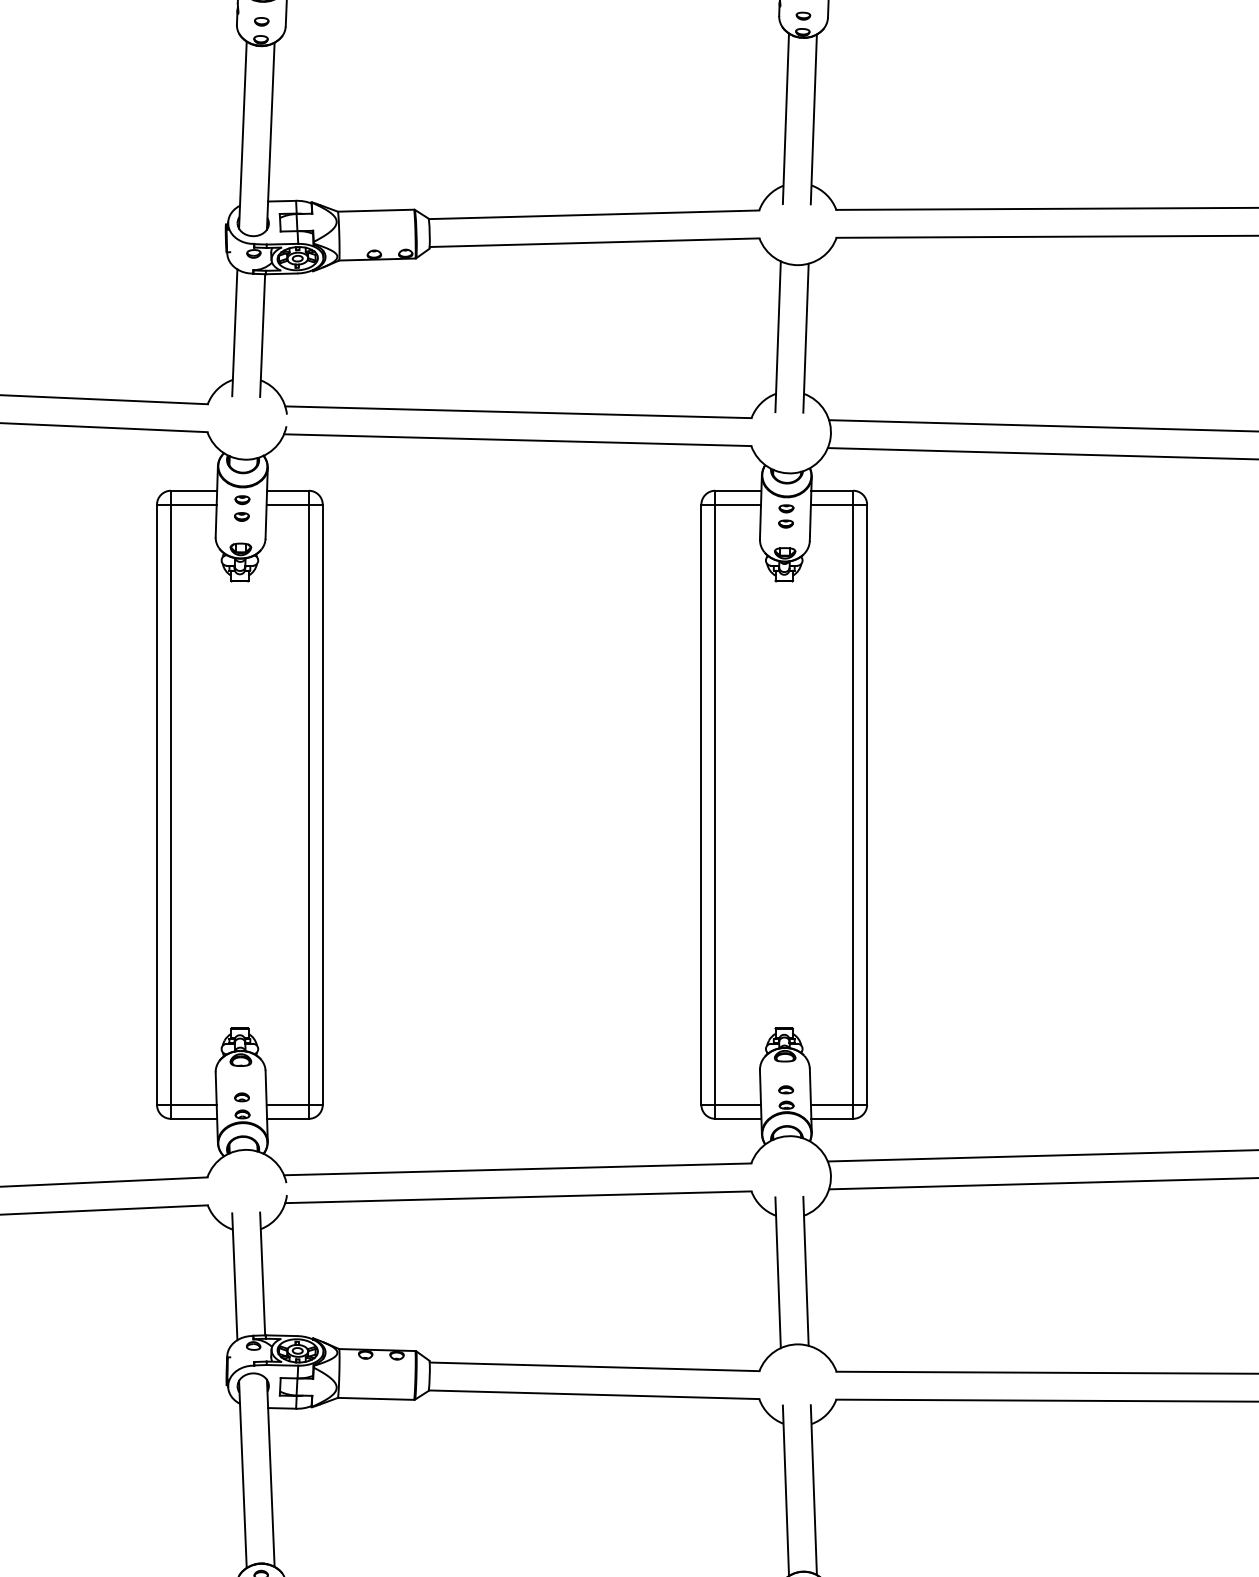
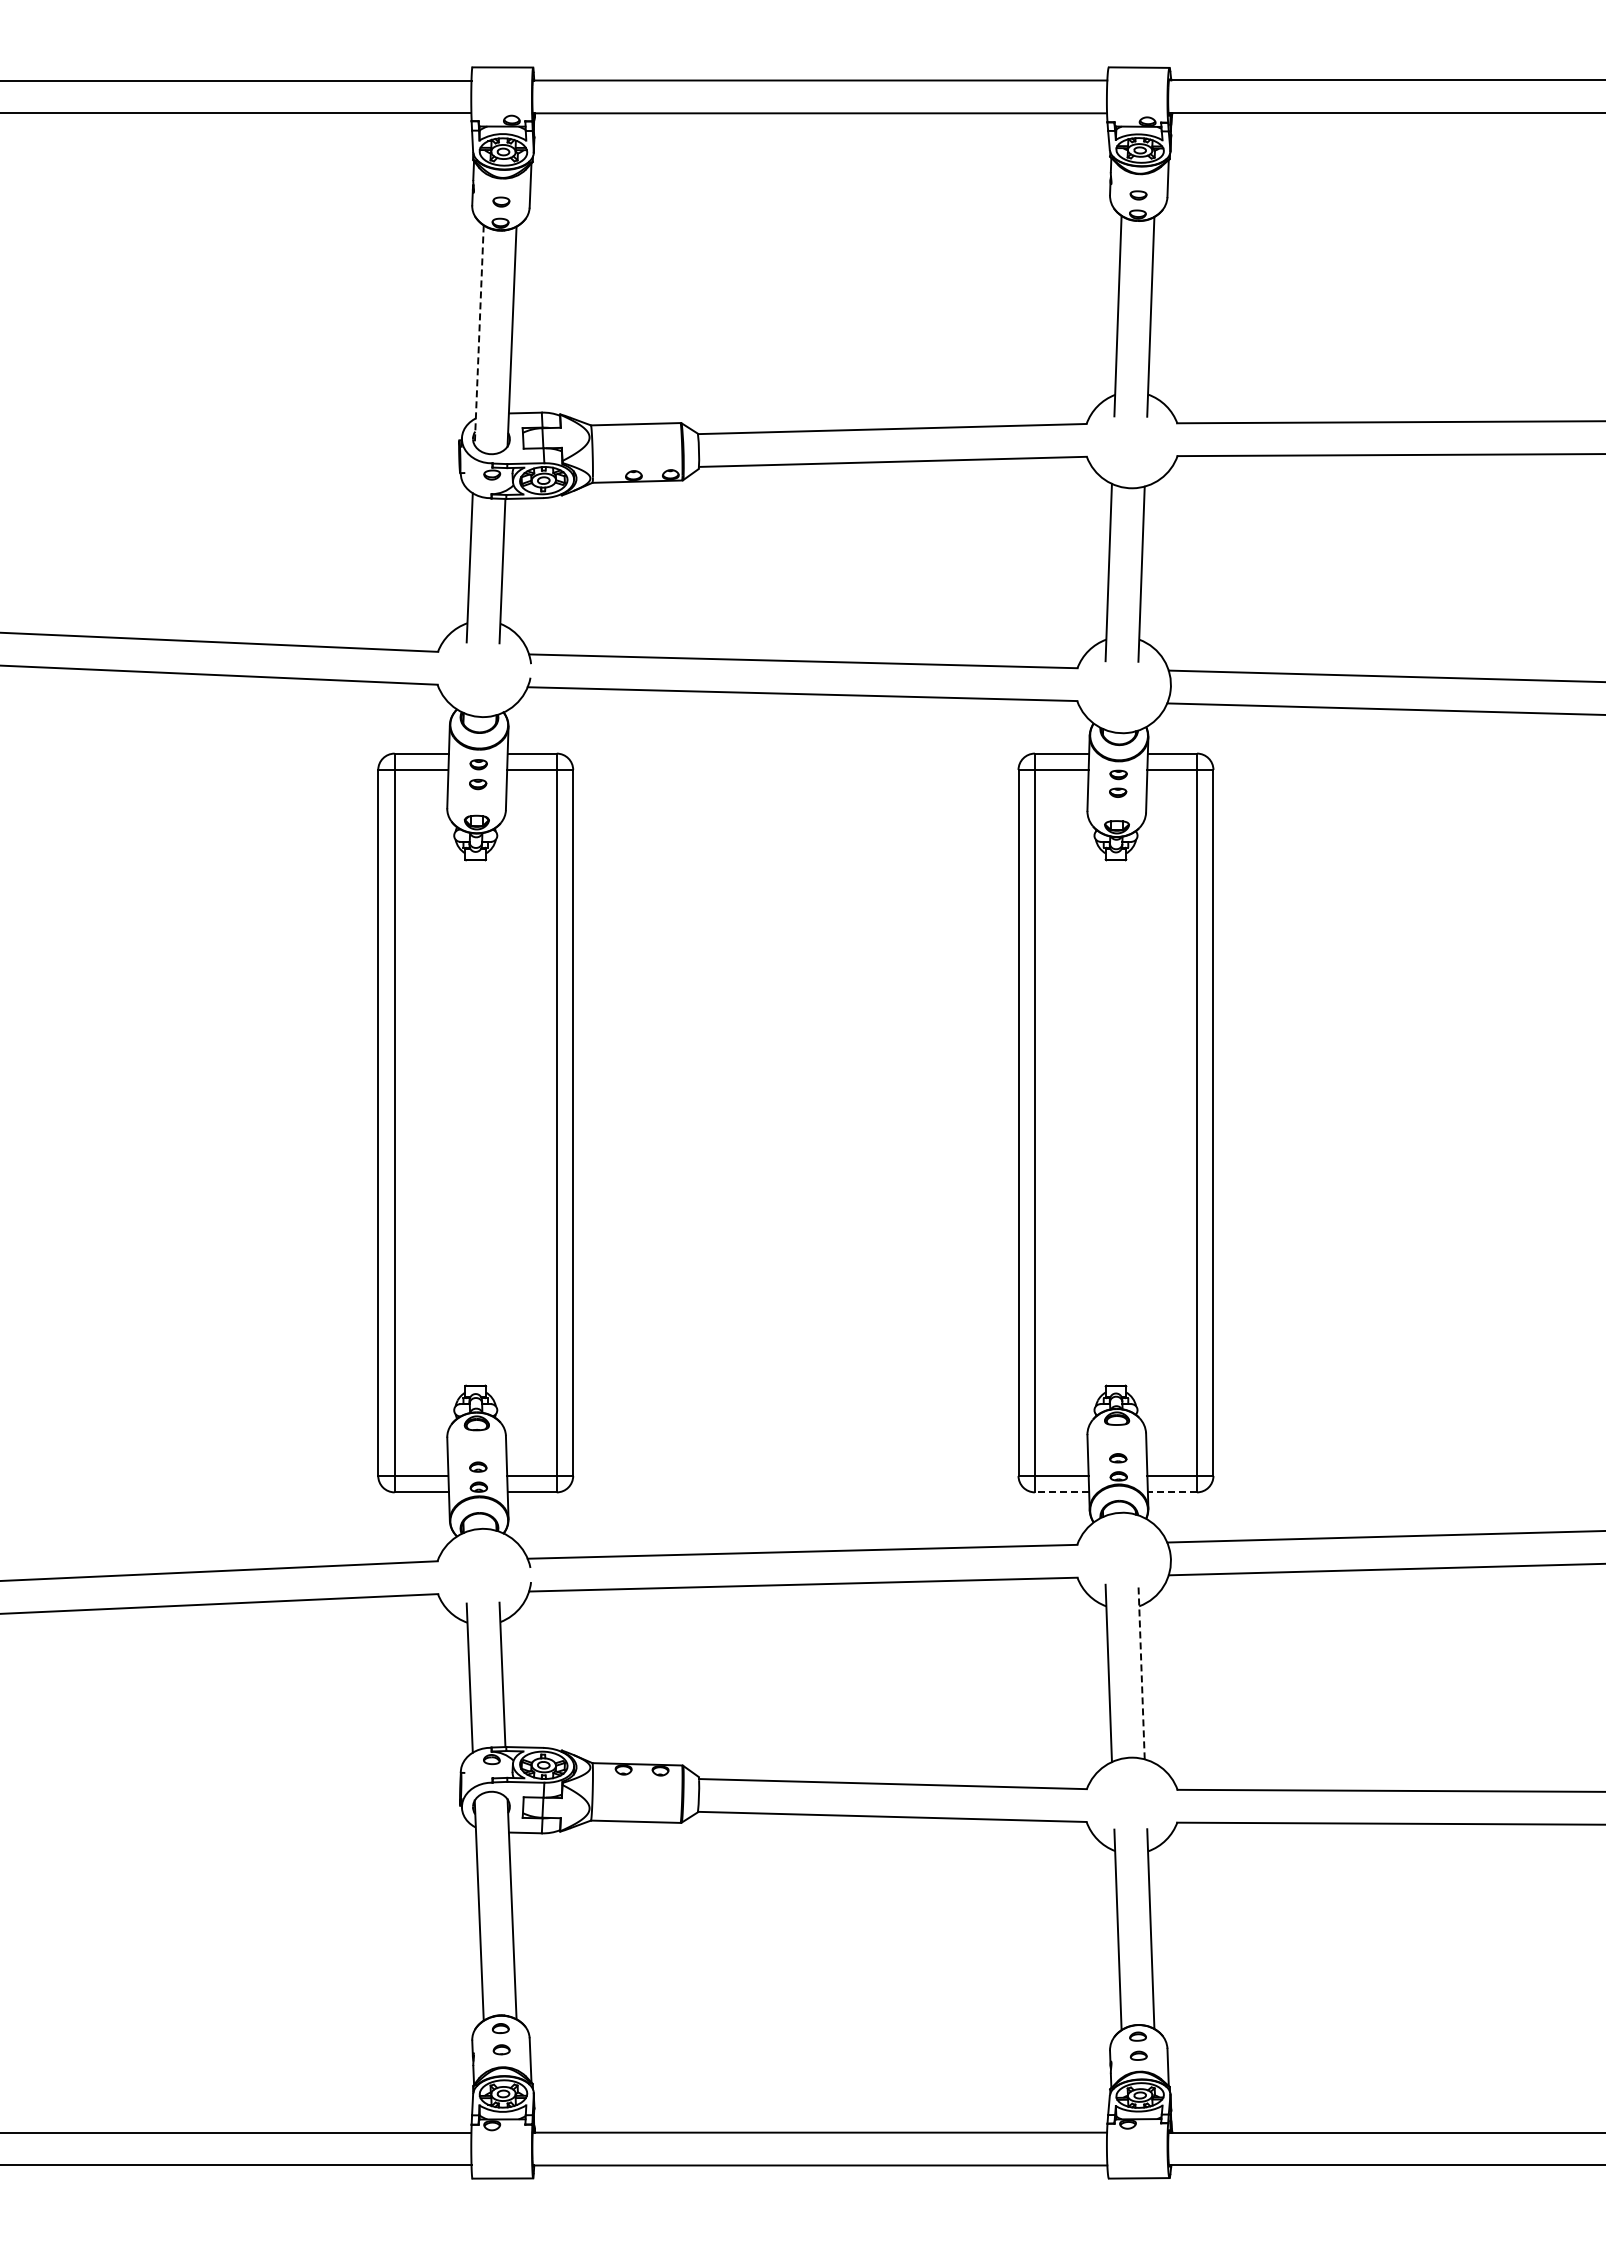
line: (243, 135) -> (479, 335), solid -> dashed
line: (737, 1118) -> (1061, 1492), solid -> dashed
line: (832, 1118) -> (1172, 1492), solid -> dashed
line: (805, 1271) -> (1141, 1671), solid -> dashed

